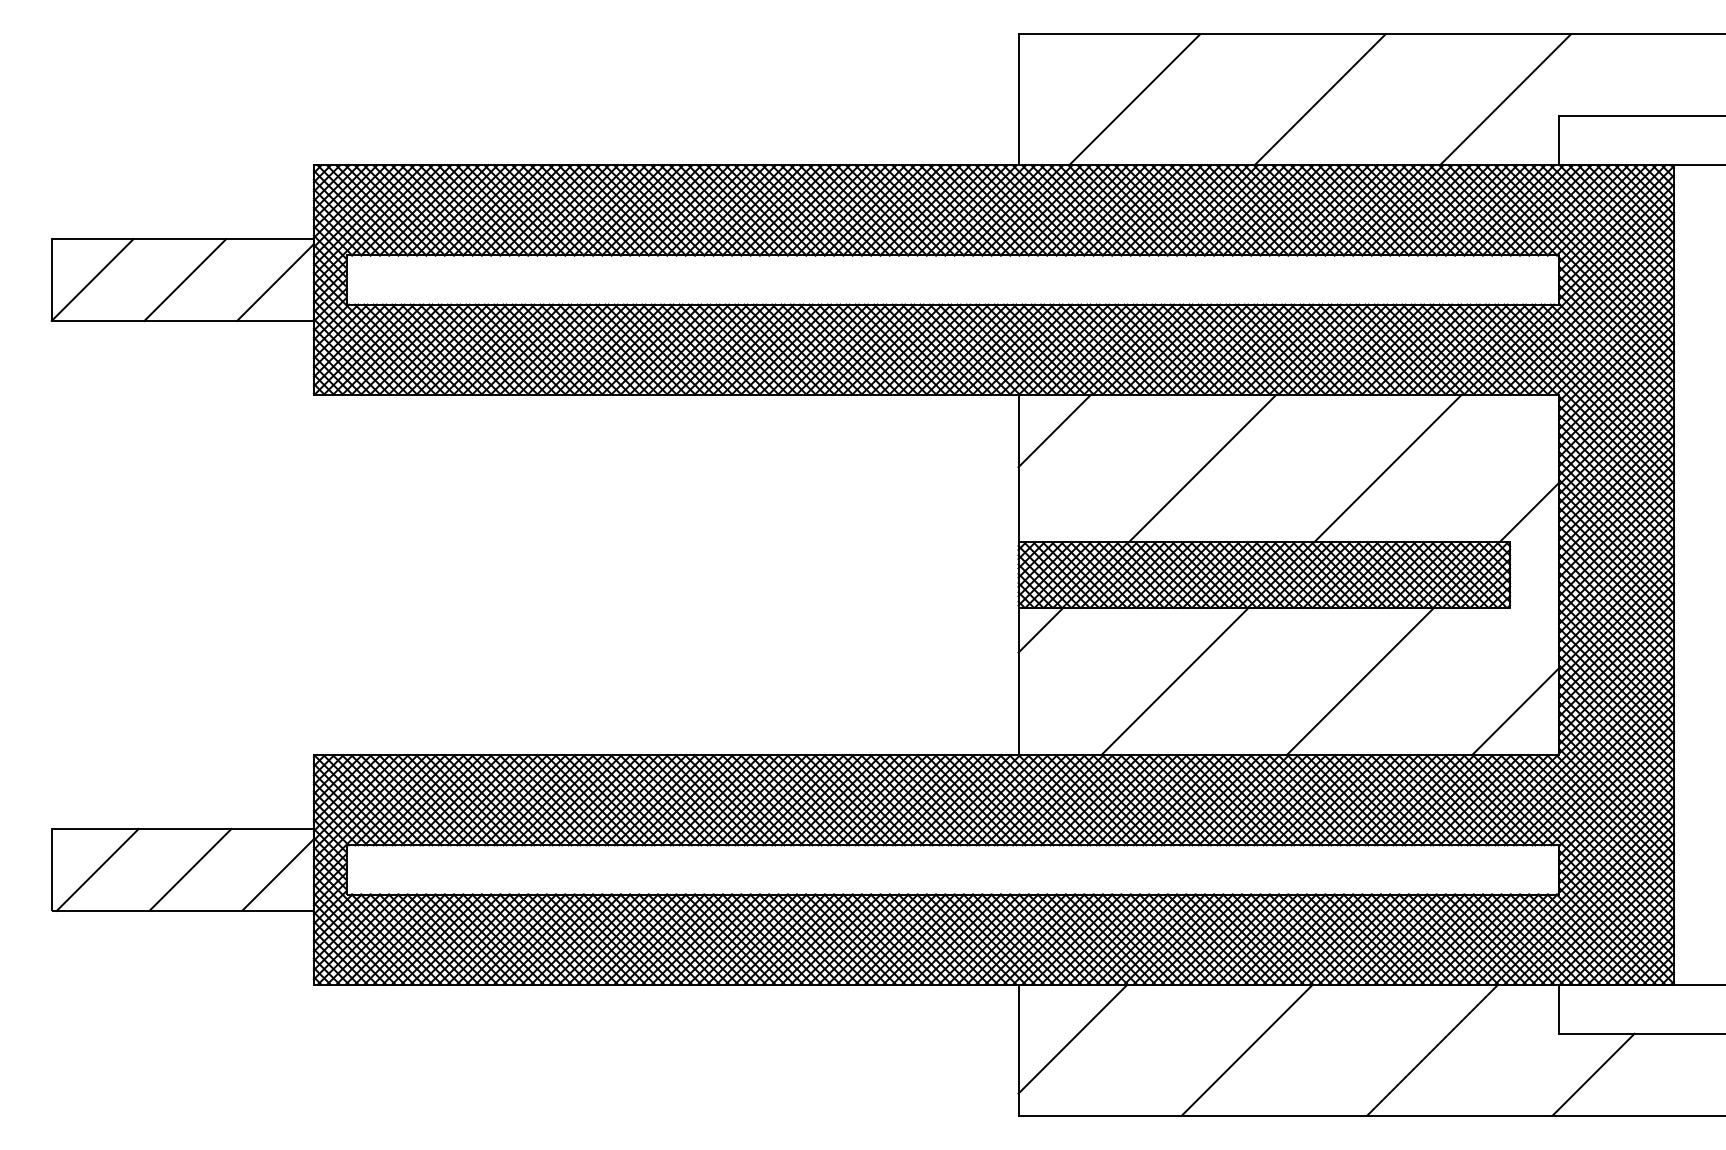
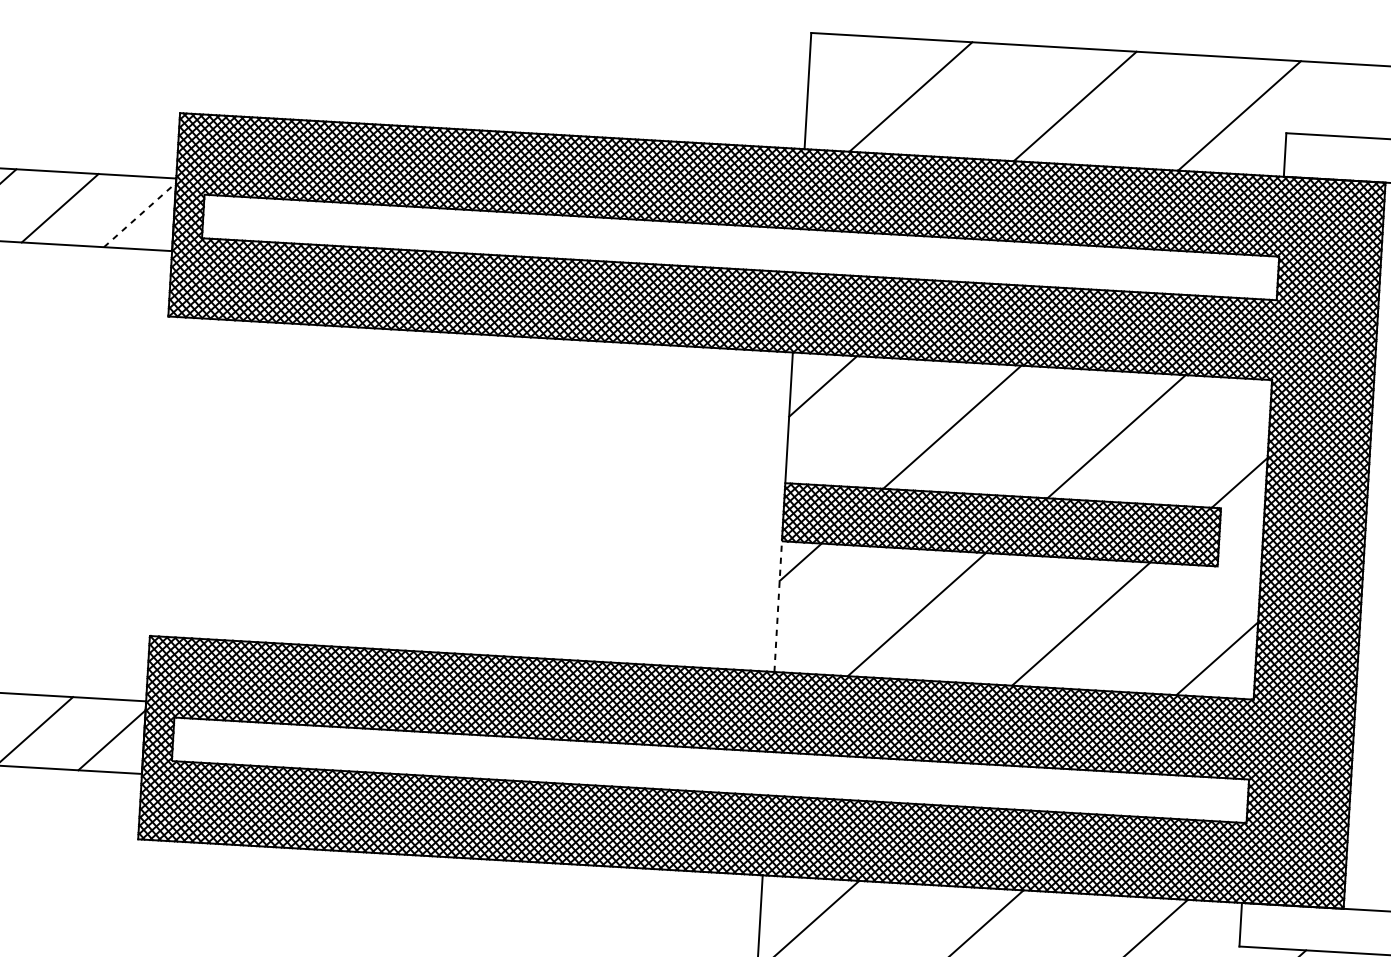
line: (275, 282) -> (140, 215), solid -> dashed
line: (1018, 681) -> (778, 606), solid -> dashed

